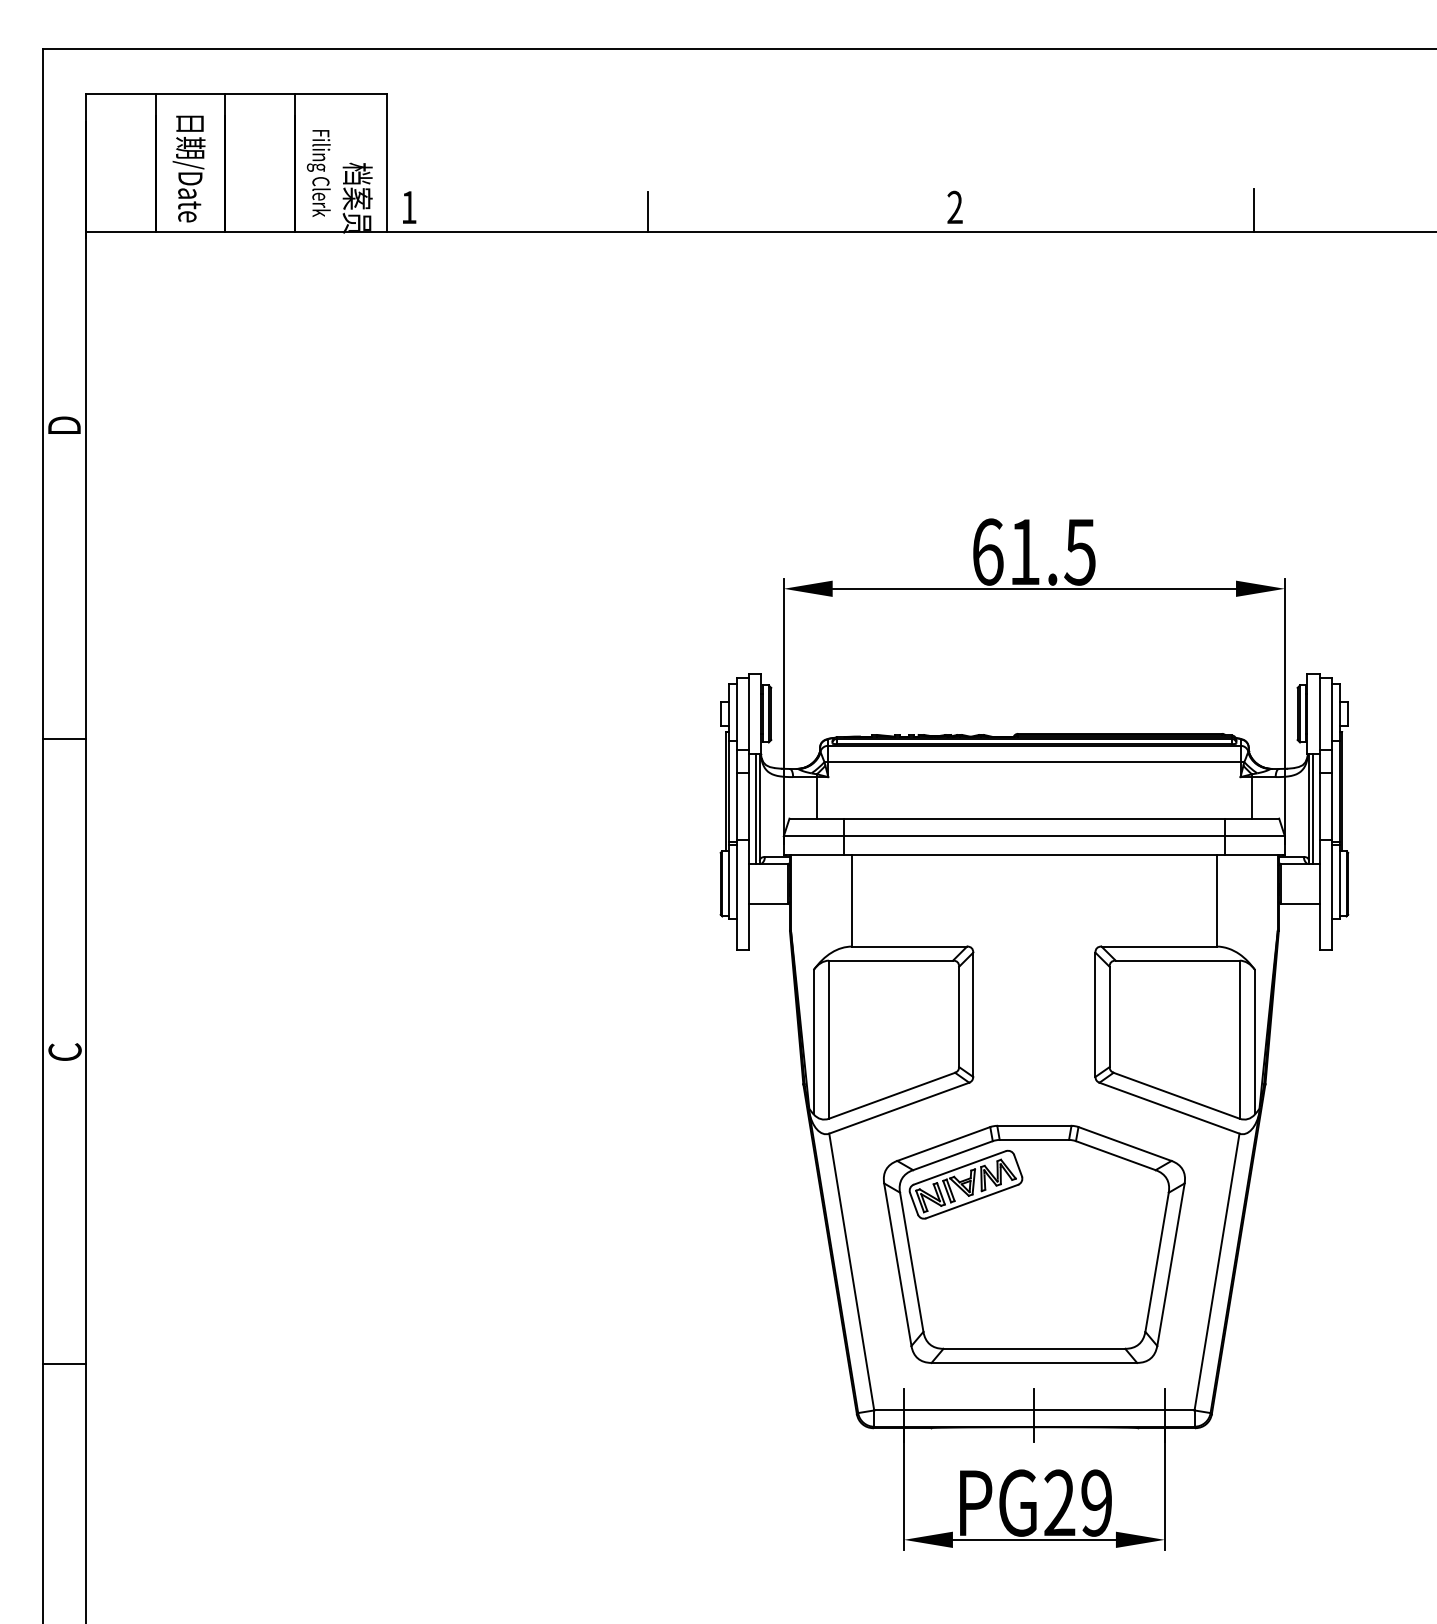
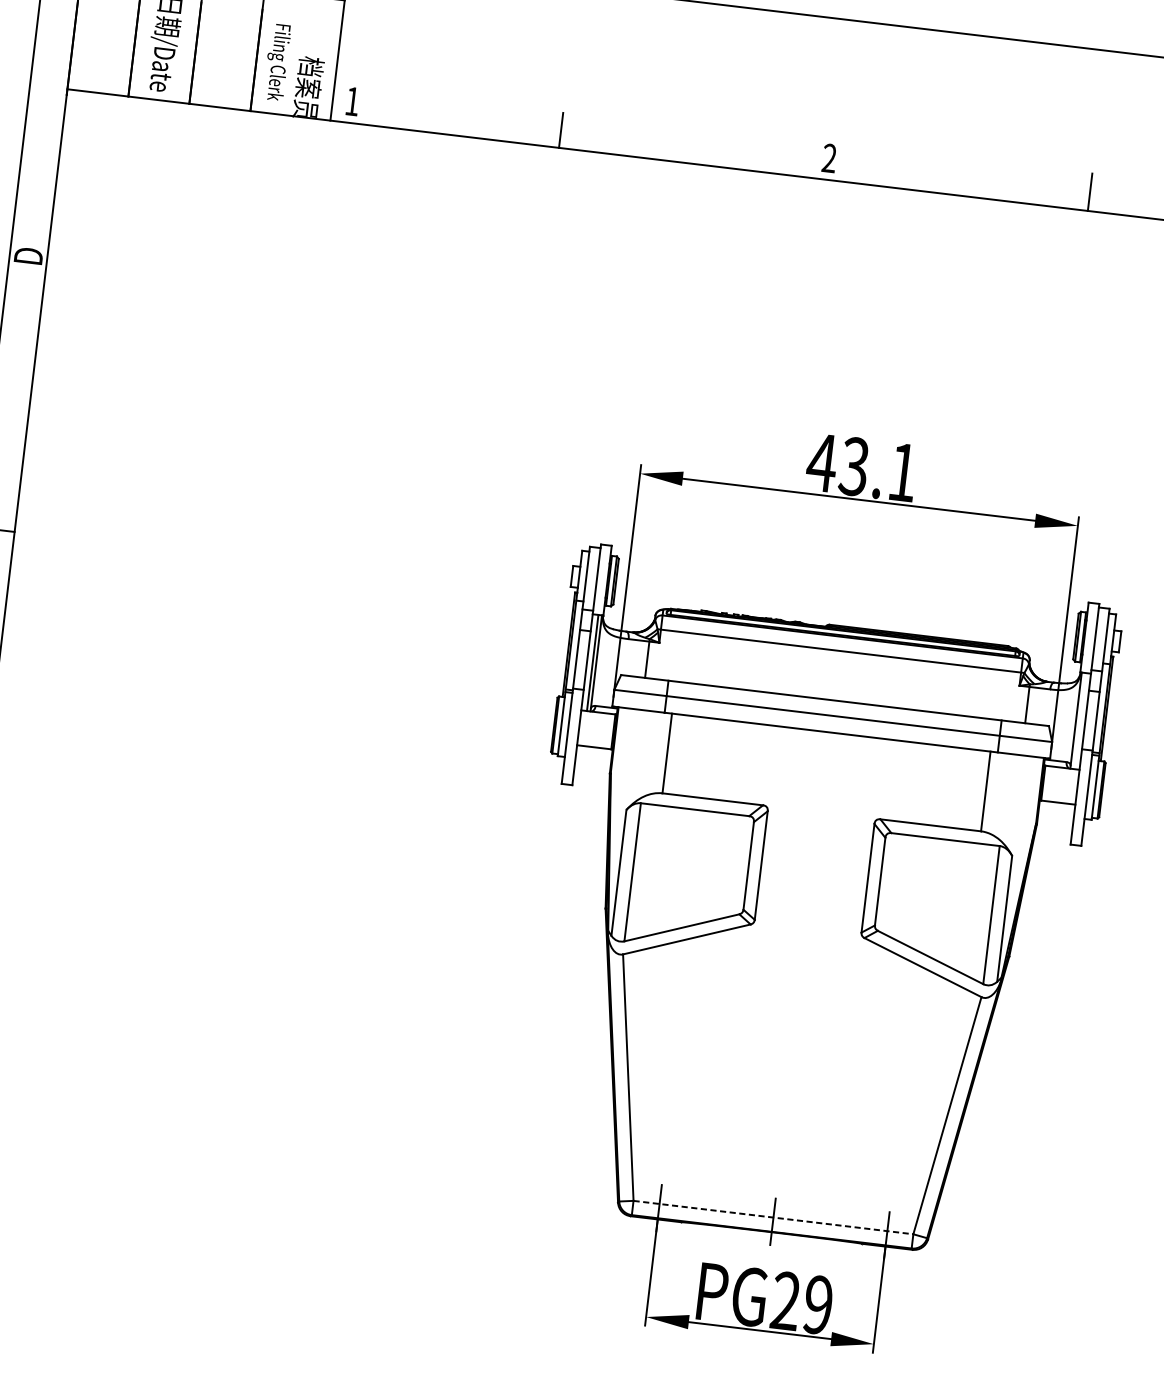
text: (1032, 551) -> (861, 466), 61.5 -> 43.1
line: (1313, 808) -> (1080, 720), removed
part: (1034, 1243) -> (790, 1071), removed
line: (1034, 1410) -> (773, 1217), solid -> dashed

